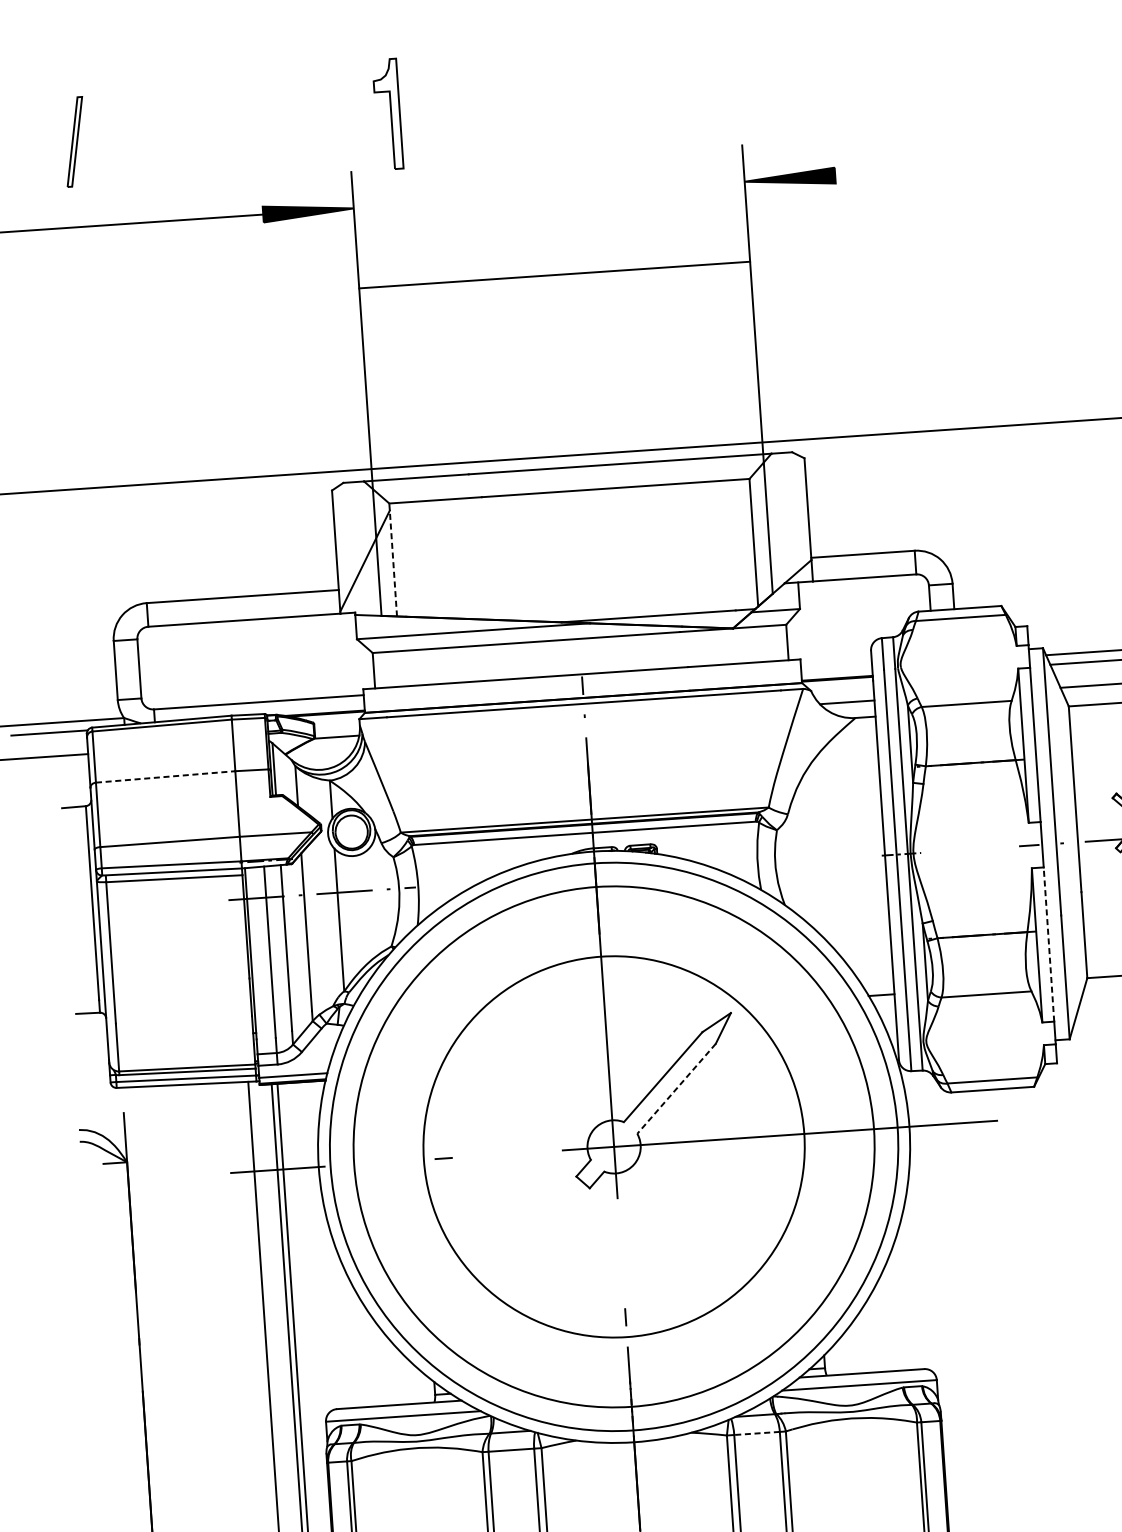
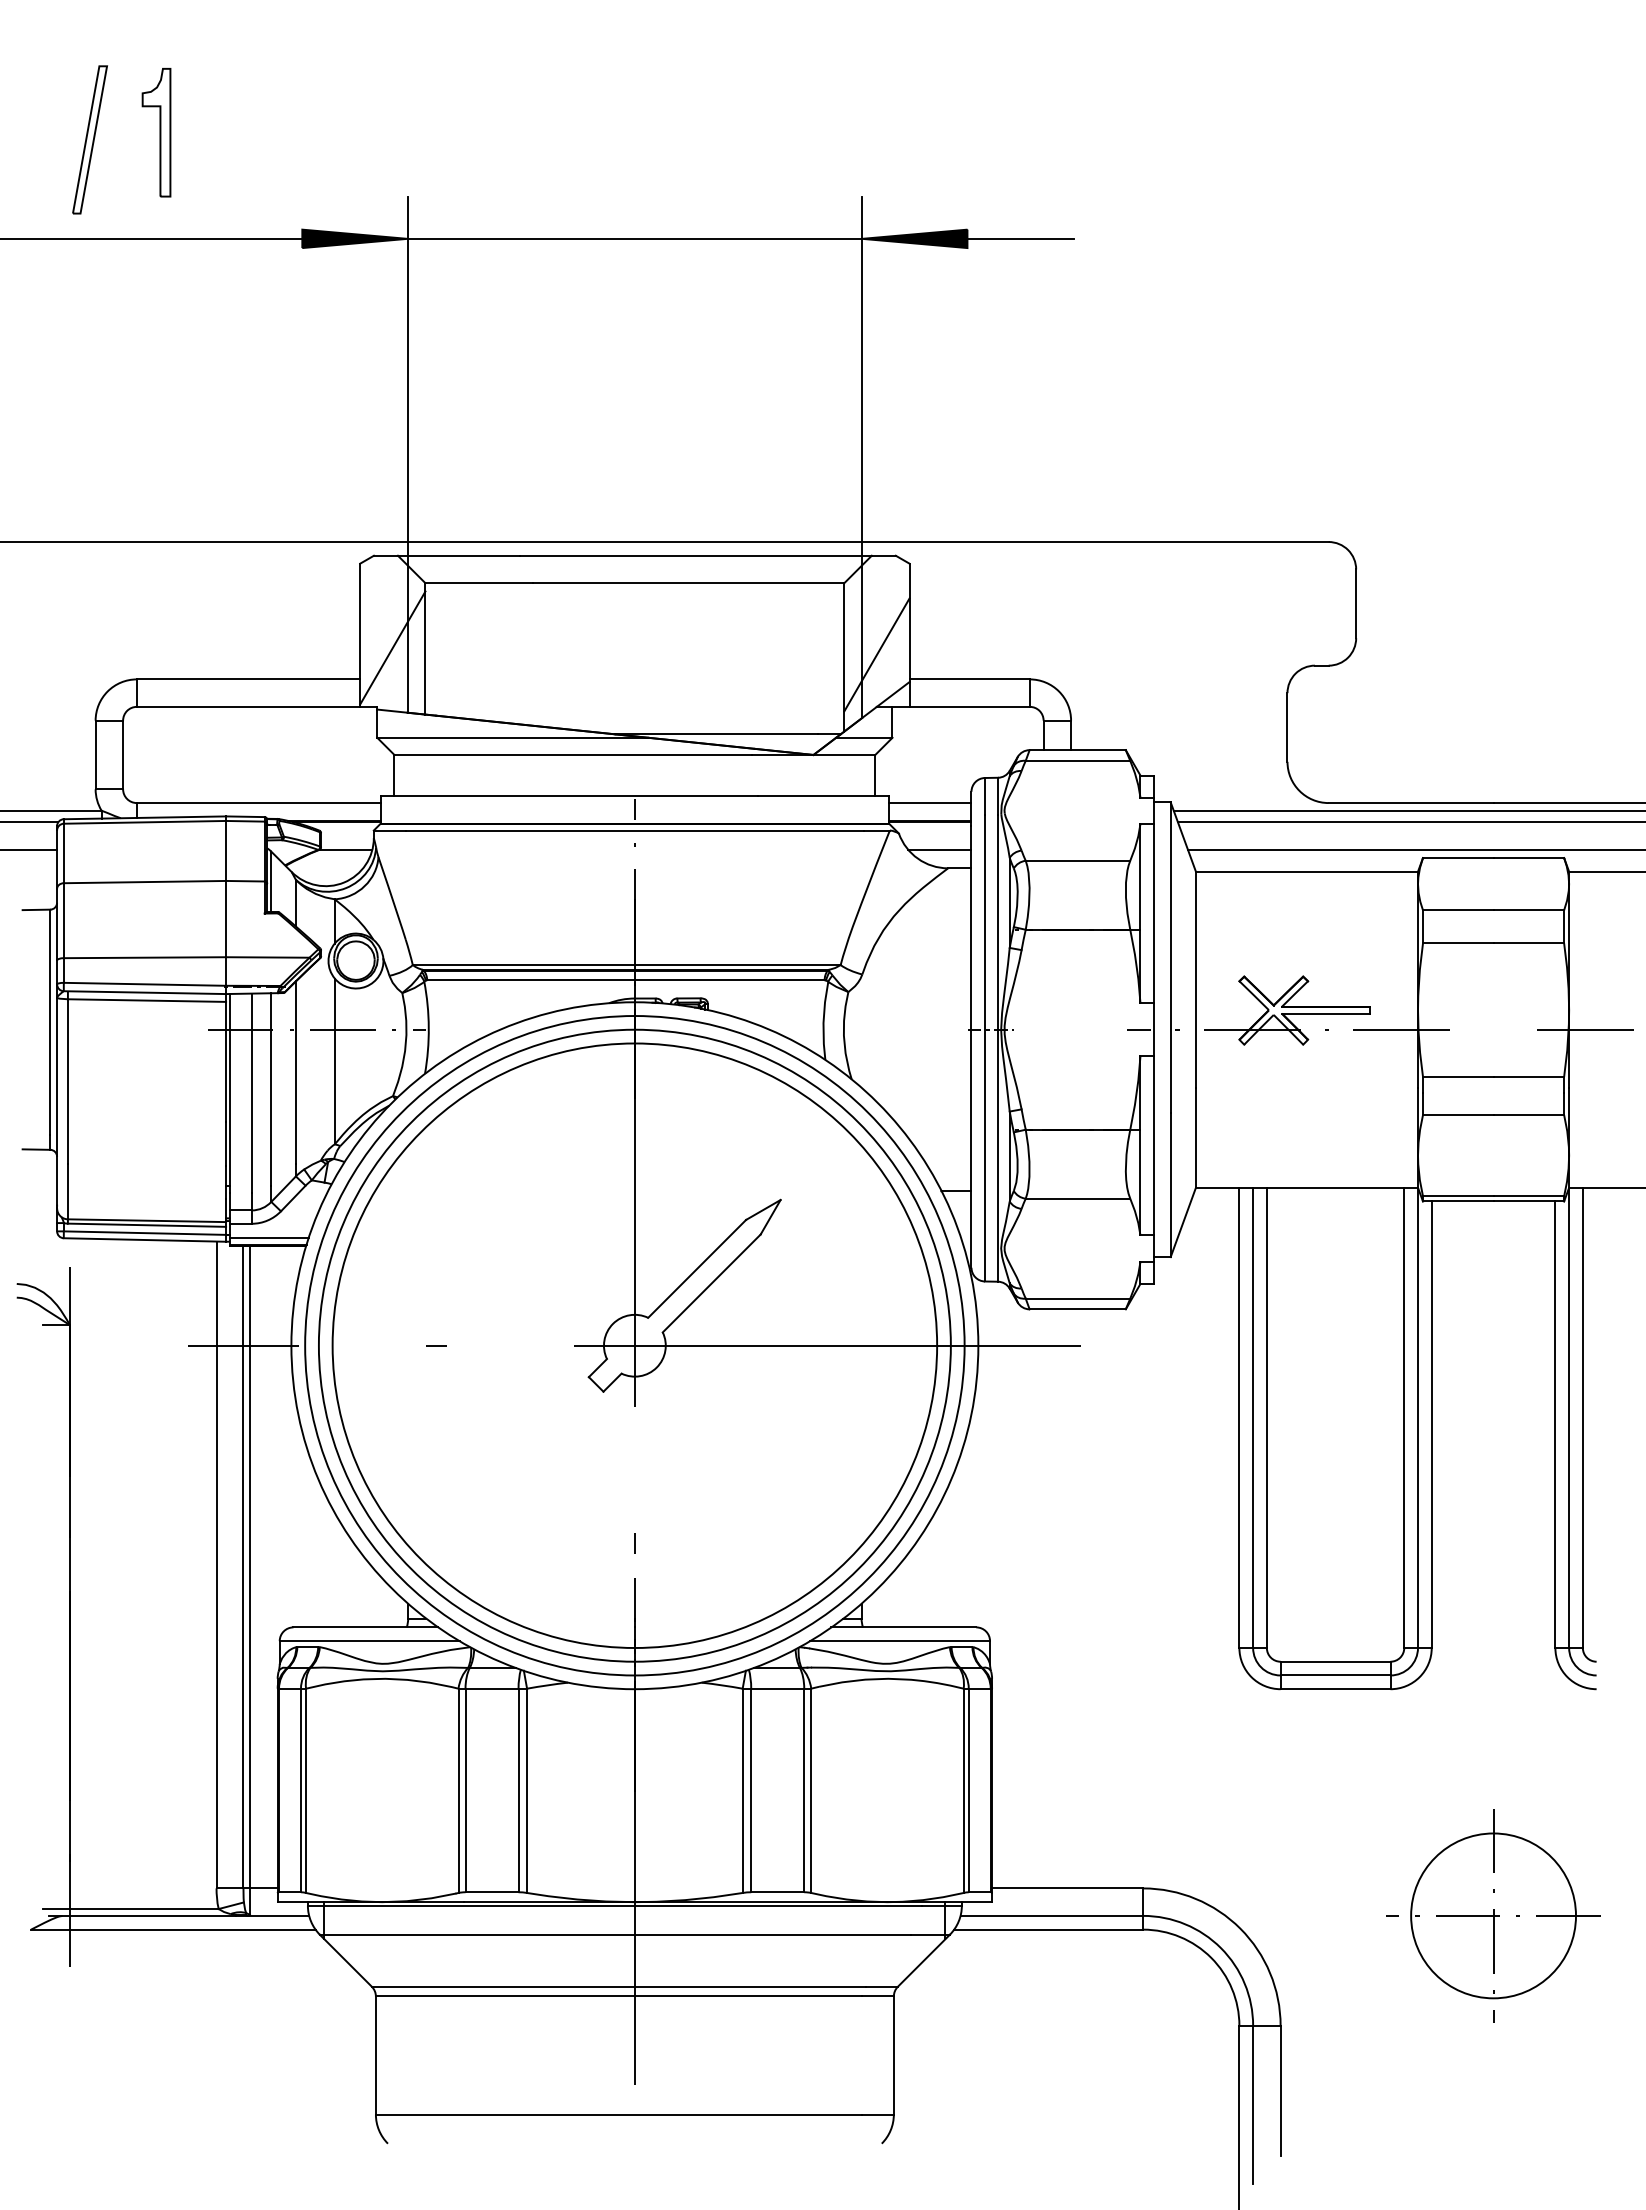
part: (387, 114) -> (156, 132), moved
part: (74, 141) -> (89, 139), size x1.43
line: (880, 172) -> (1020, 238), added
line: (554, 274) -> (634, 238), moved
line: (781, 538) -> (876, 654), added
line: (393, 559) -> (425, 648), dashed -> solid
line: (836, 663) -> (930, 803), added
line: (166, 777) -> (145, 882), dashed -> solid
line: (1049, 944) -> (1154, 1145), dashed -> solid
line: (676, 1088) -> (711, 1283), dashed -> solid
circle: (613, 1146) -> (634, 1345), size x1.43
line: (756, 1433) -> (777, 1688), dashed -> solid

